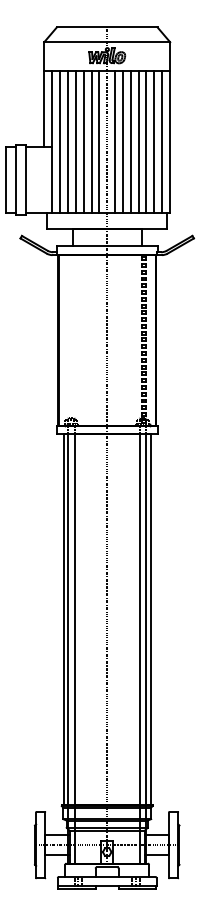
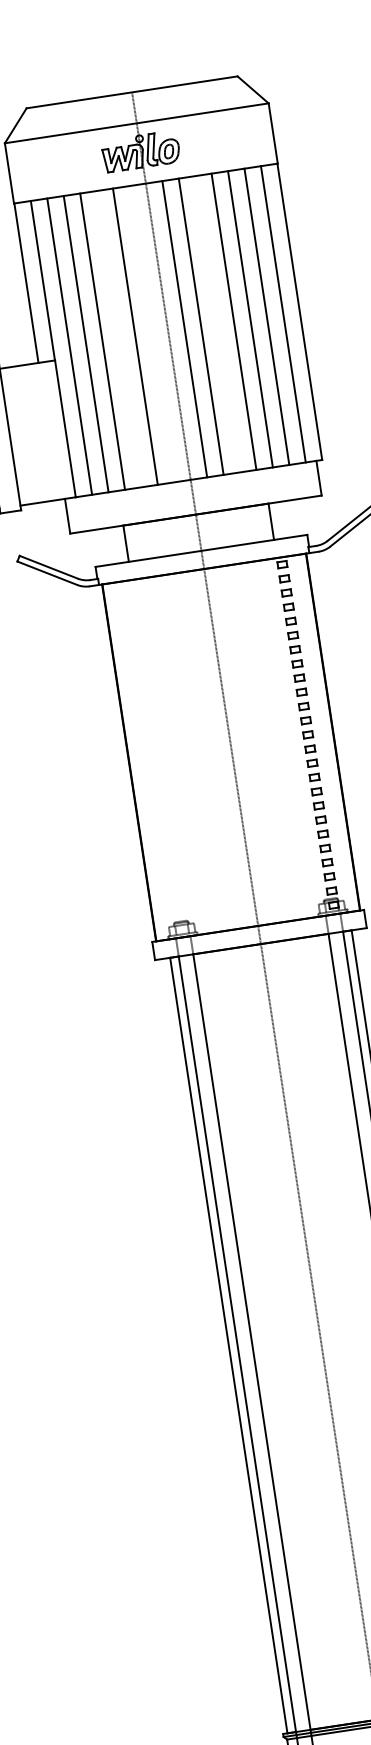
line: (83, 141) -> (118, 338), removed
line: (99, 141) -> (152, 333), removed
line: (130, 141) -> (216, 323), removed

